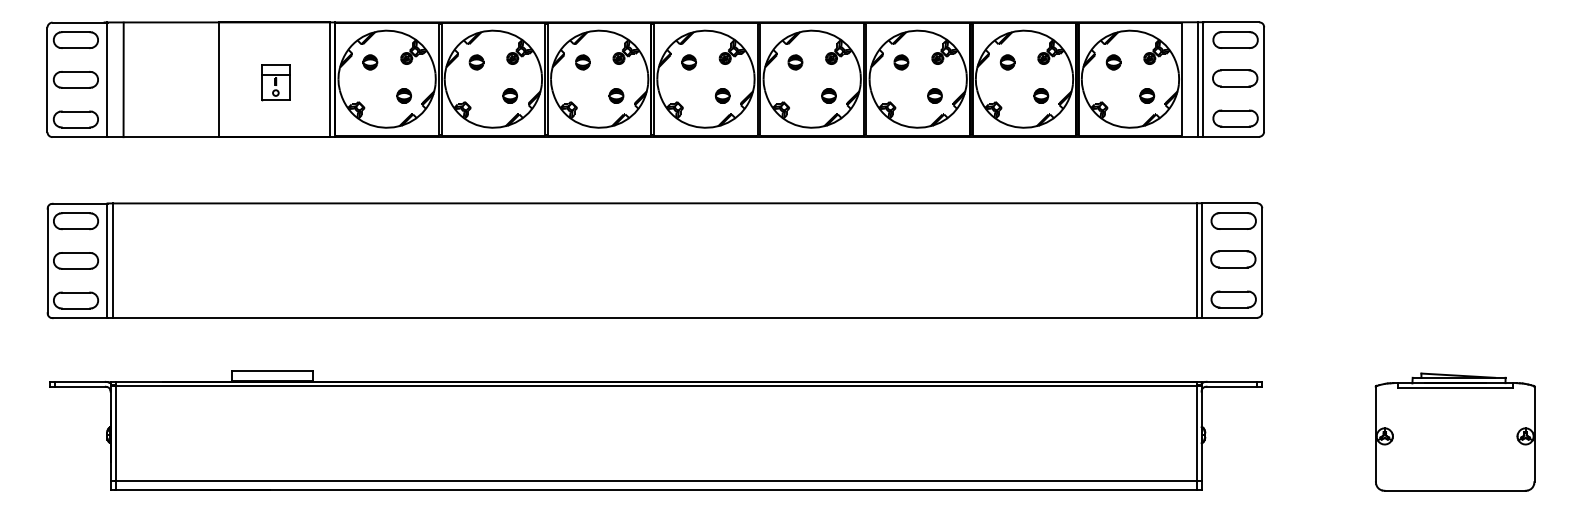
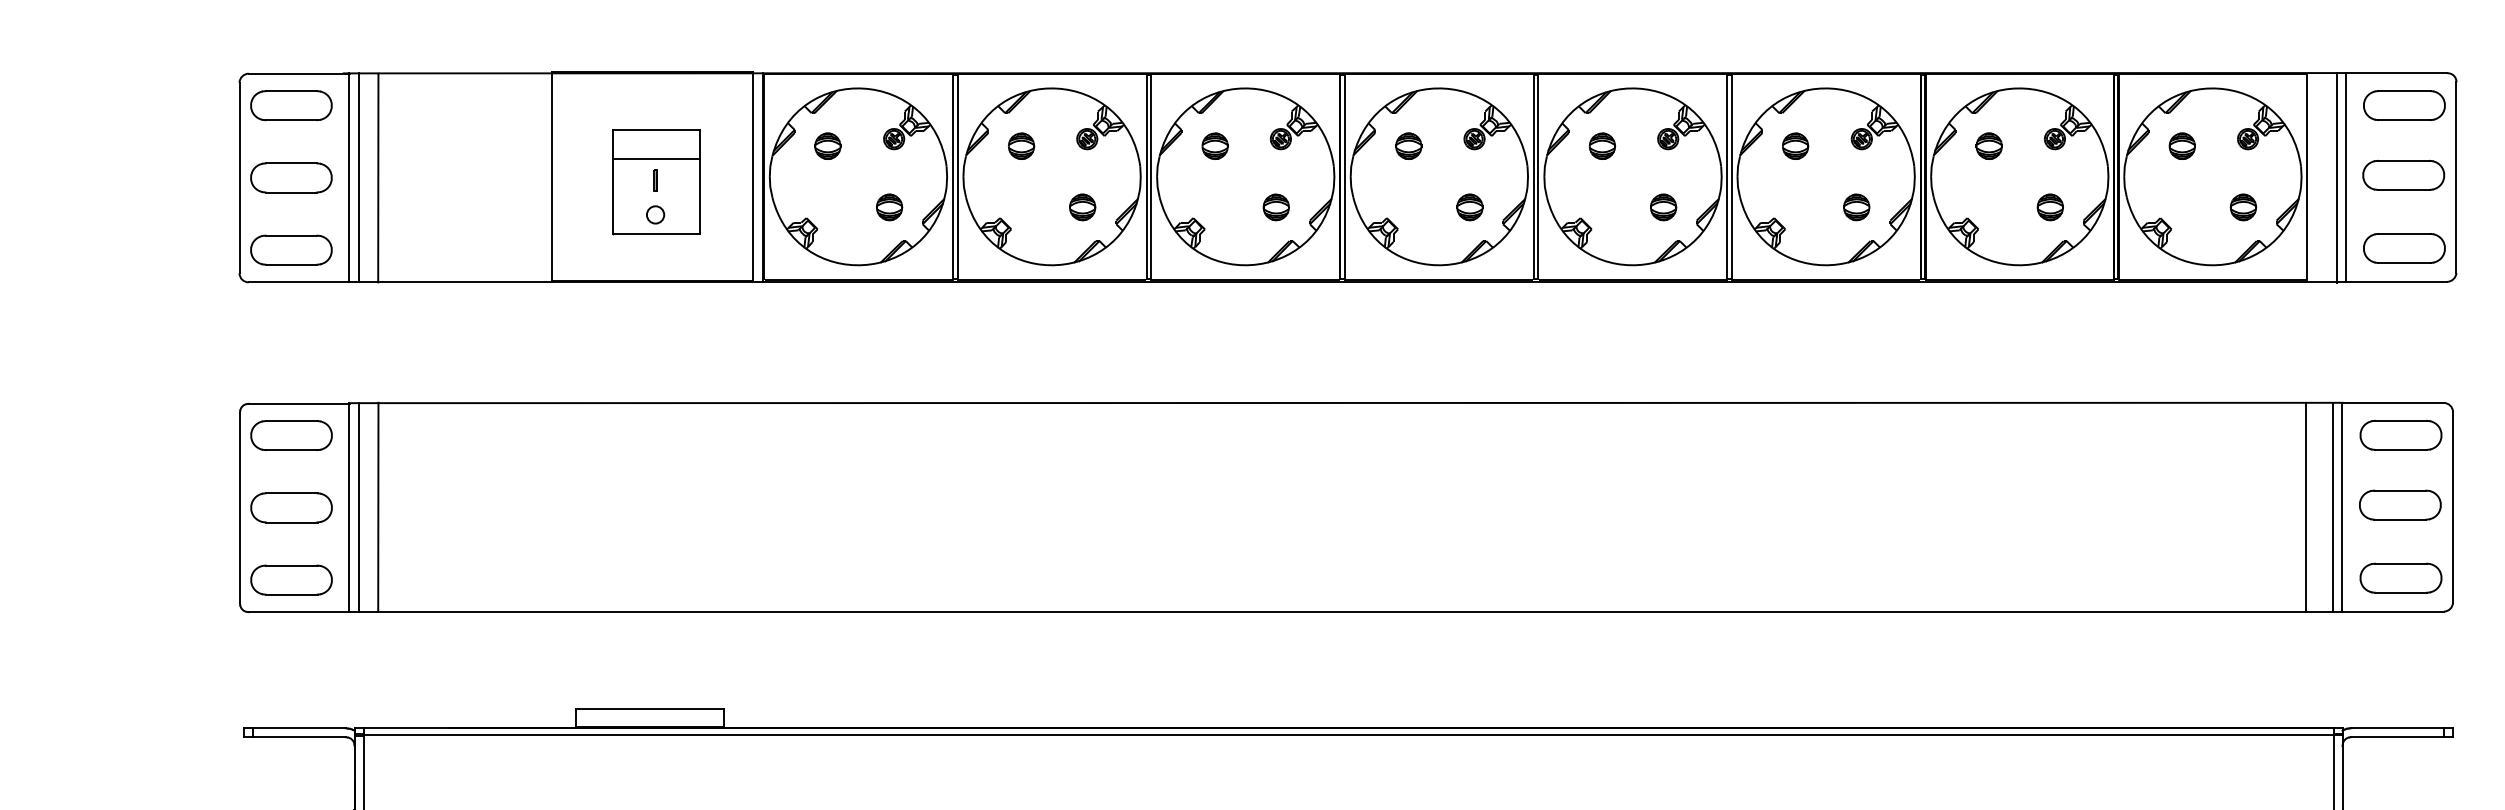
line: (113, 79) -> (359, 177), added
part: (275, 82) -> (655, 182), size x1.67
line: (123, 260) -> (378, 507), added
line: (1181, 260) -> (2305, 507), added

